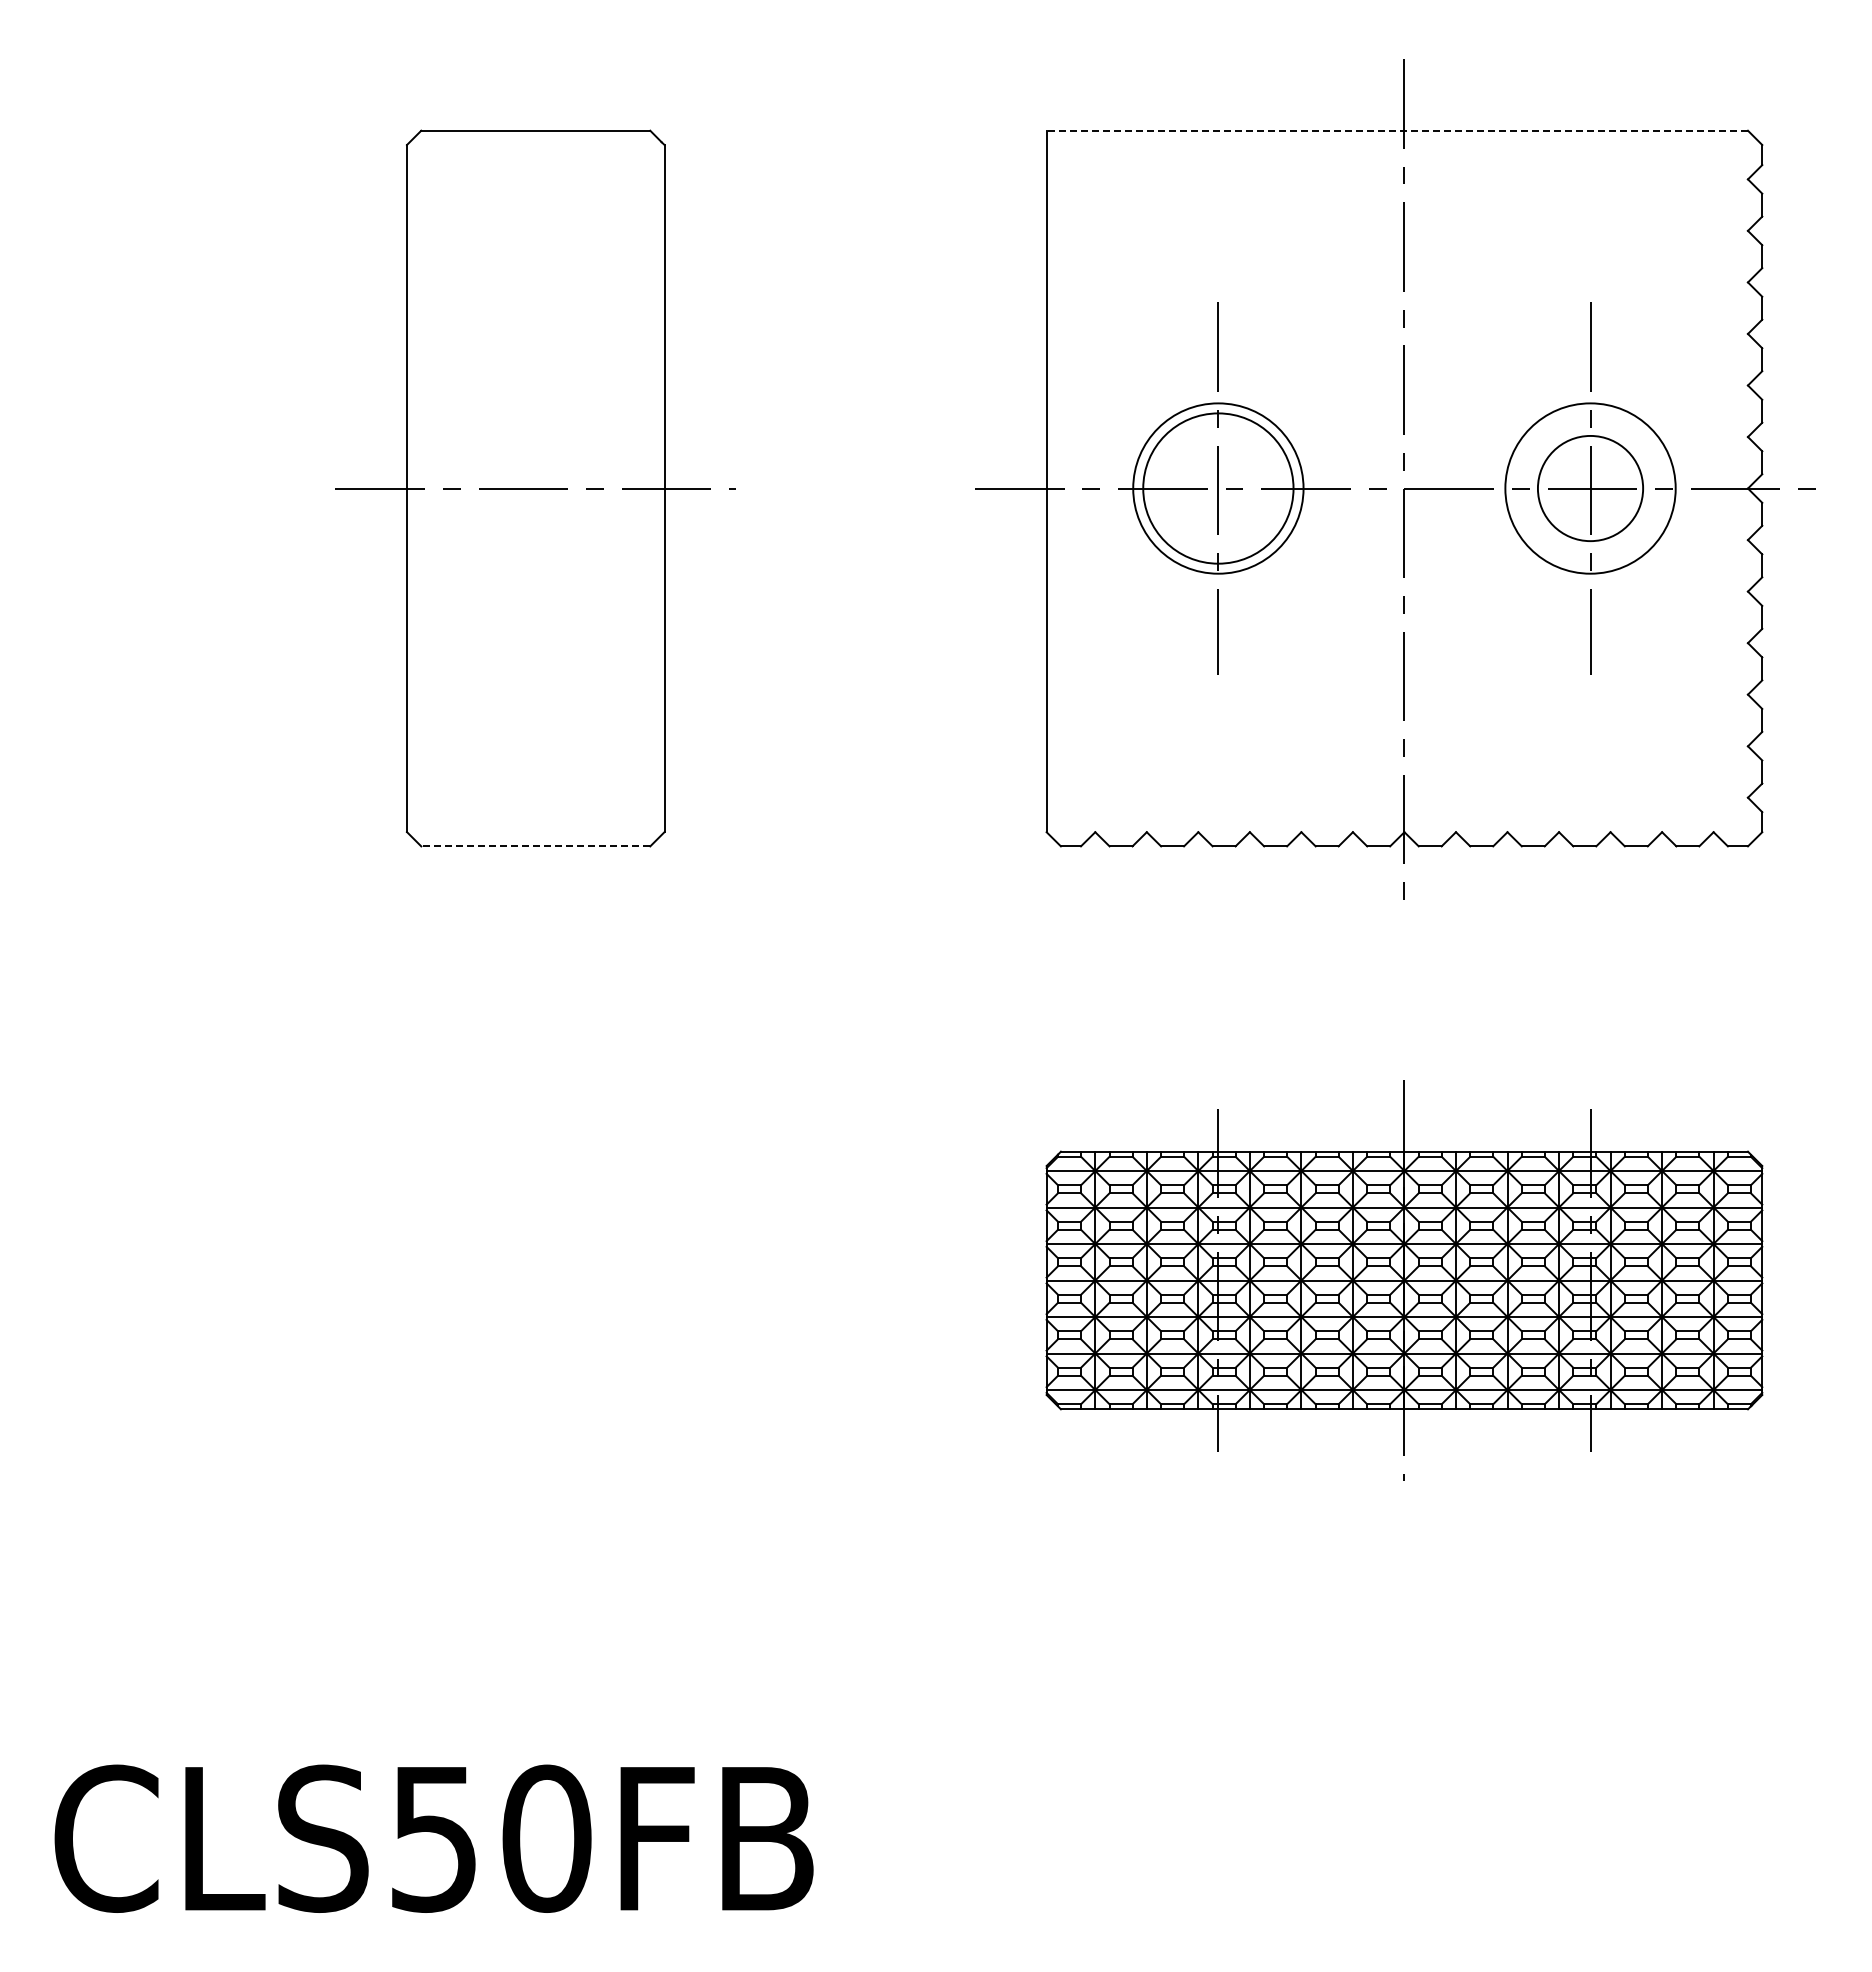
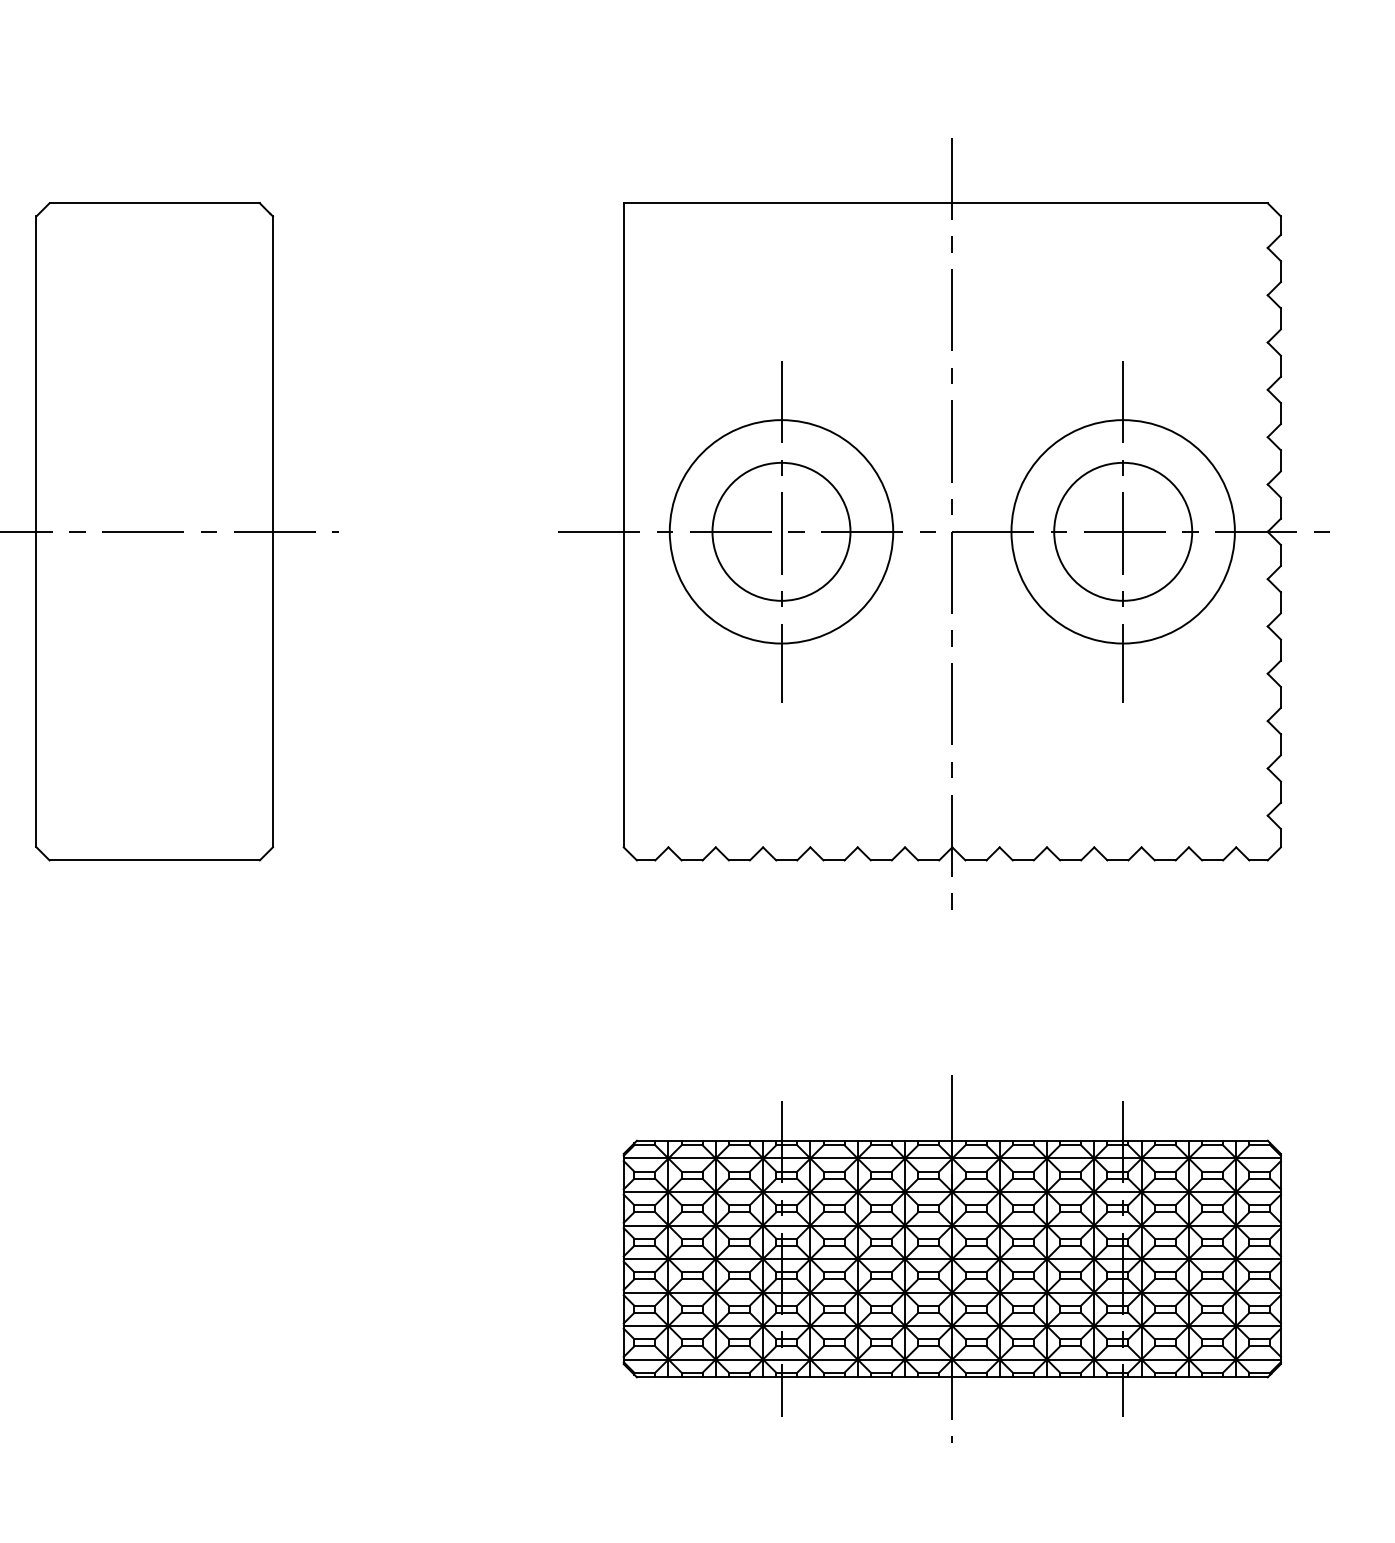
line: (1397, 130) -> (945, 203), dashed -> solid
circle: (1218, 488) -> (781, 531), size x1.43
circle: (1590, 488) -> (1123, 531), size x1.43
circle: (1590, 488) -> (1123, 531), size x1.43
line: (535, 846) -> (154, 860), dashed -> solid

